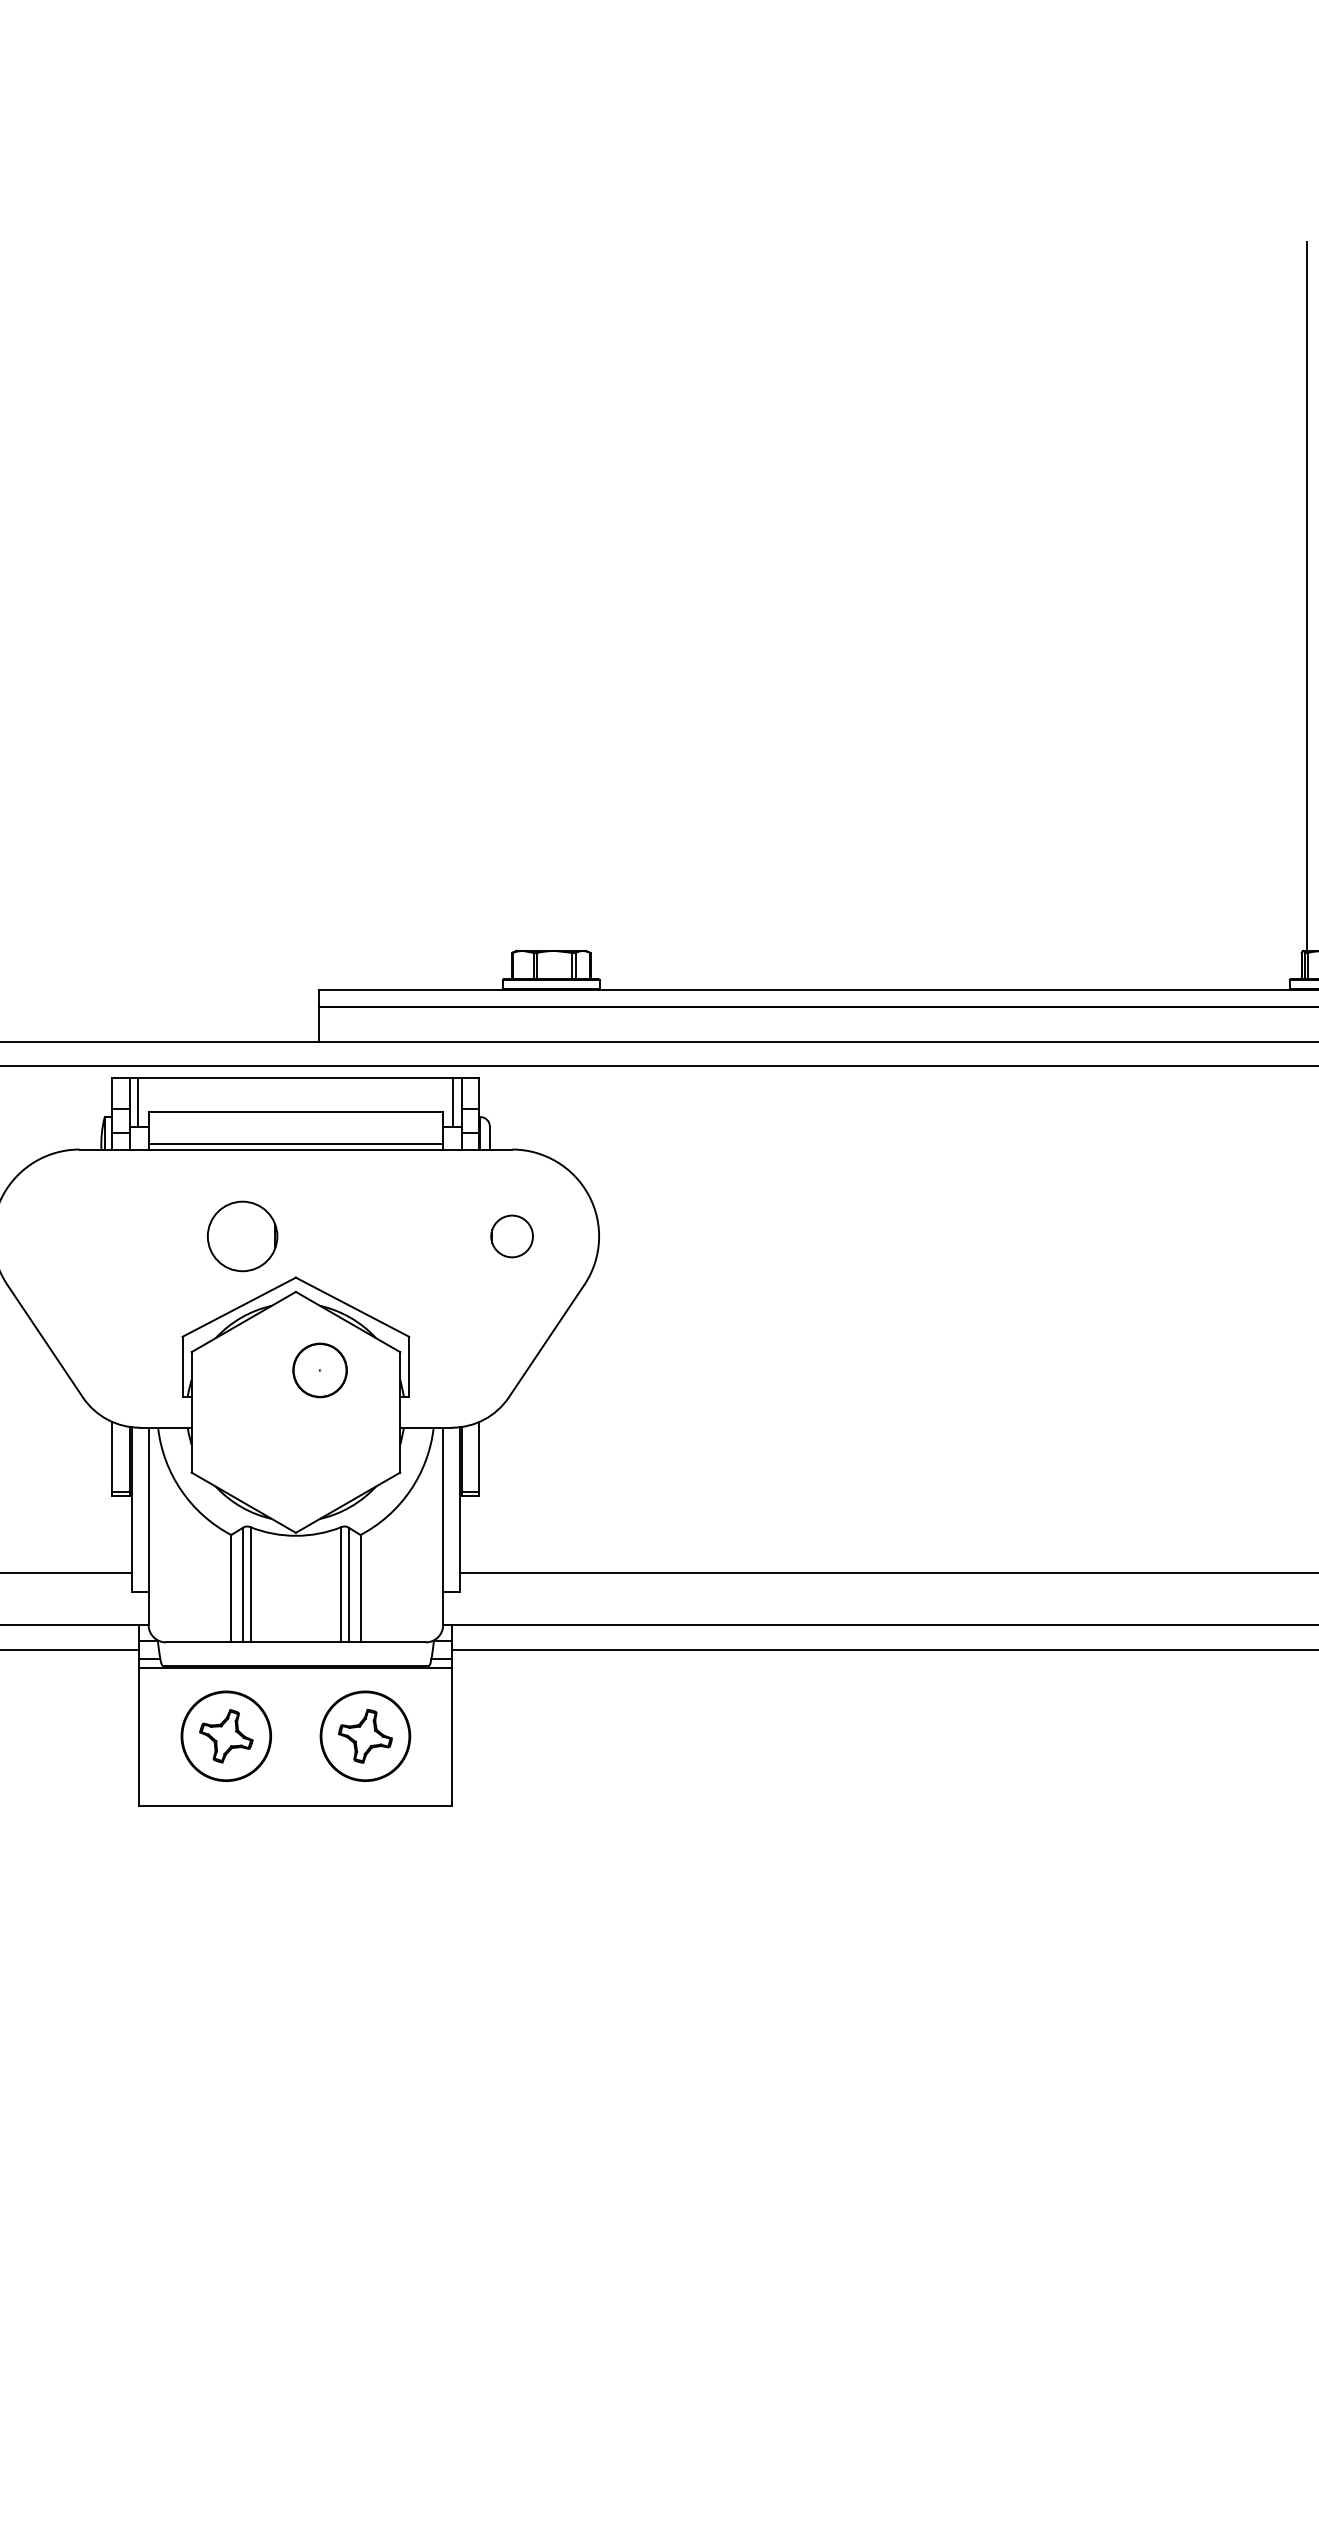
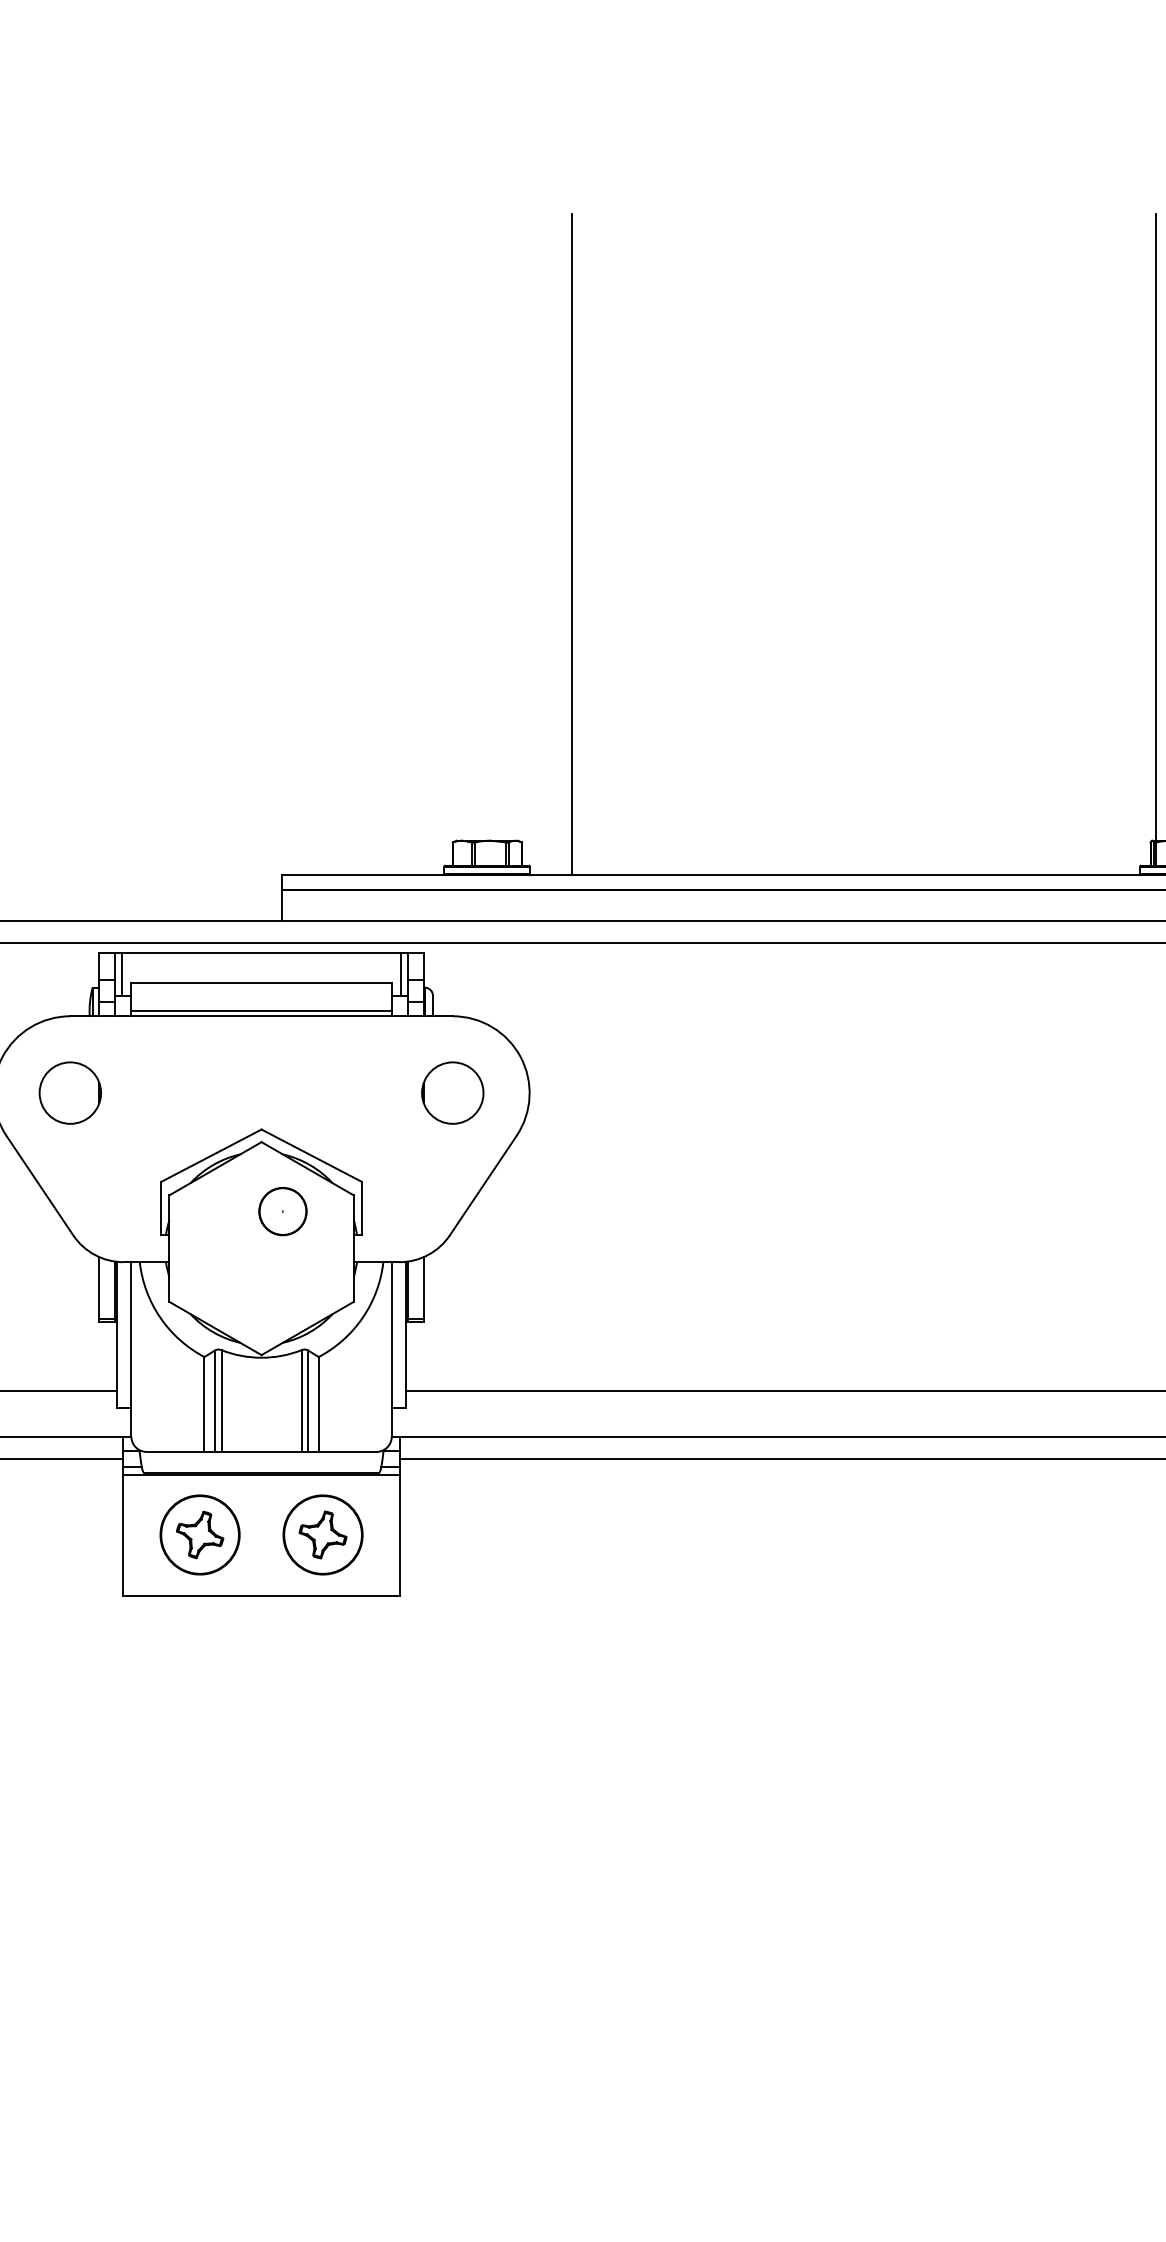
line: (646, 615) -> (571, 544), added
part: (242, 1236) -> (70, 1093), moved
part: (511, 1236) -> (452, 1093), size x1.67

